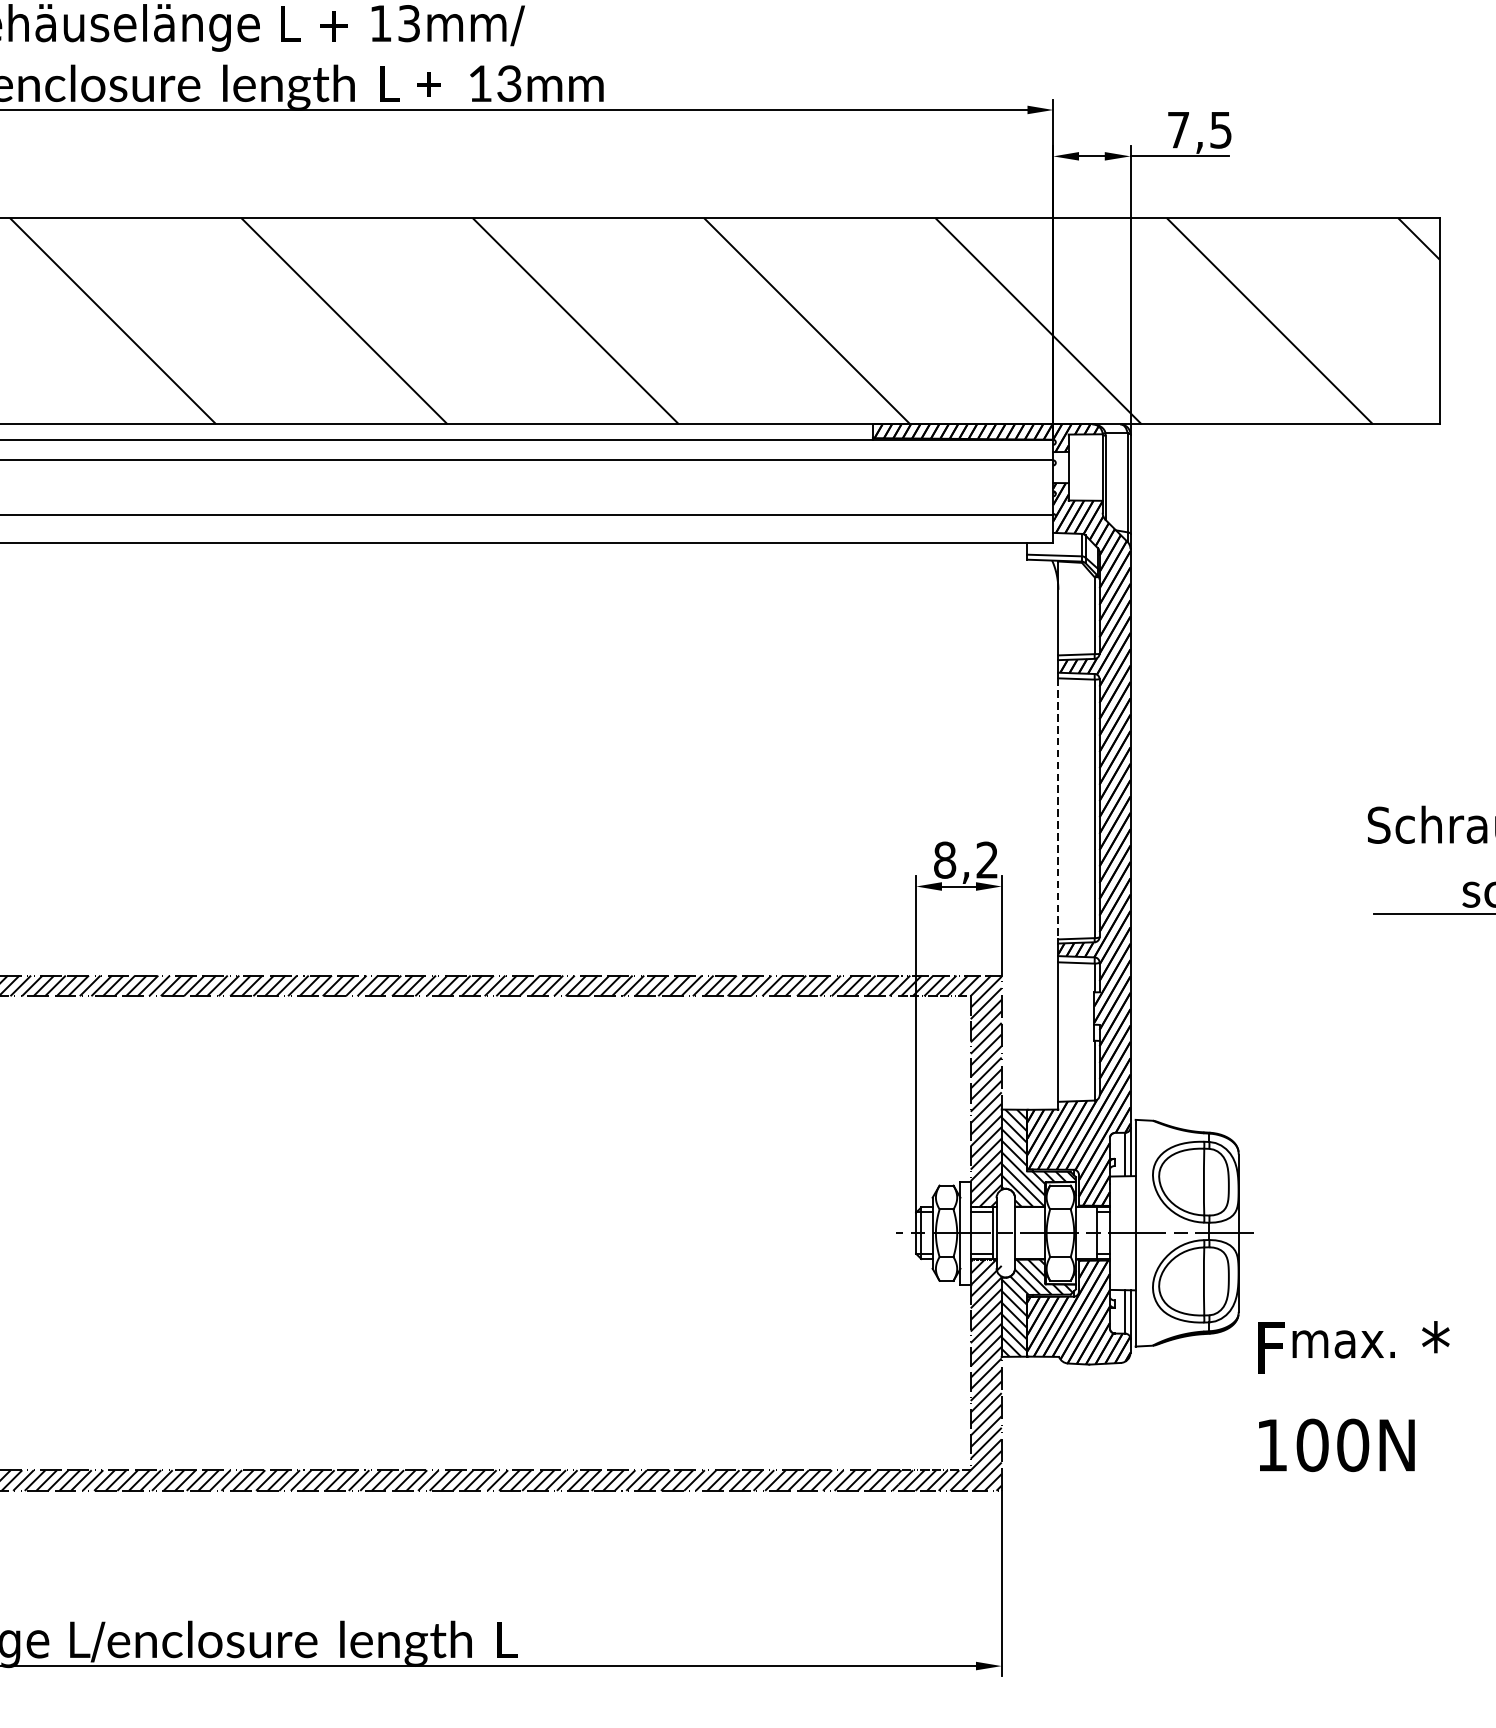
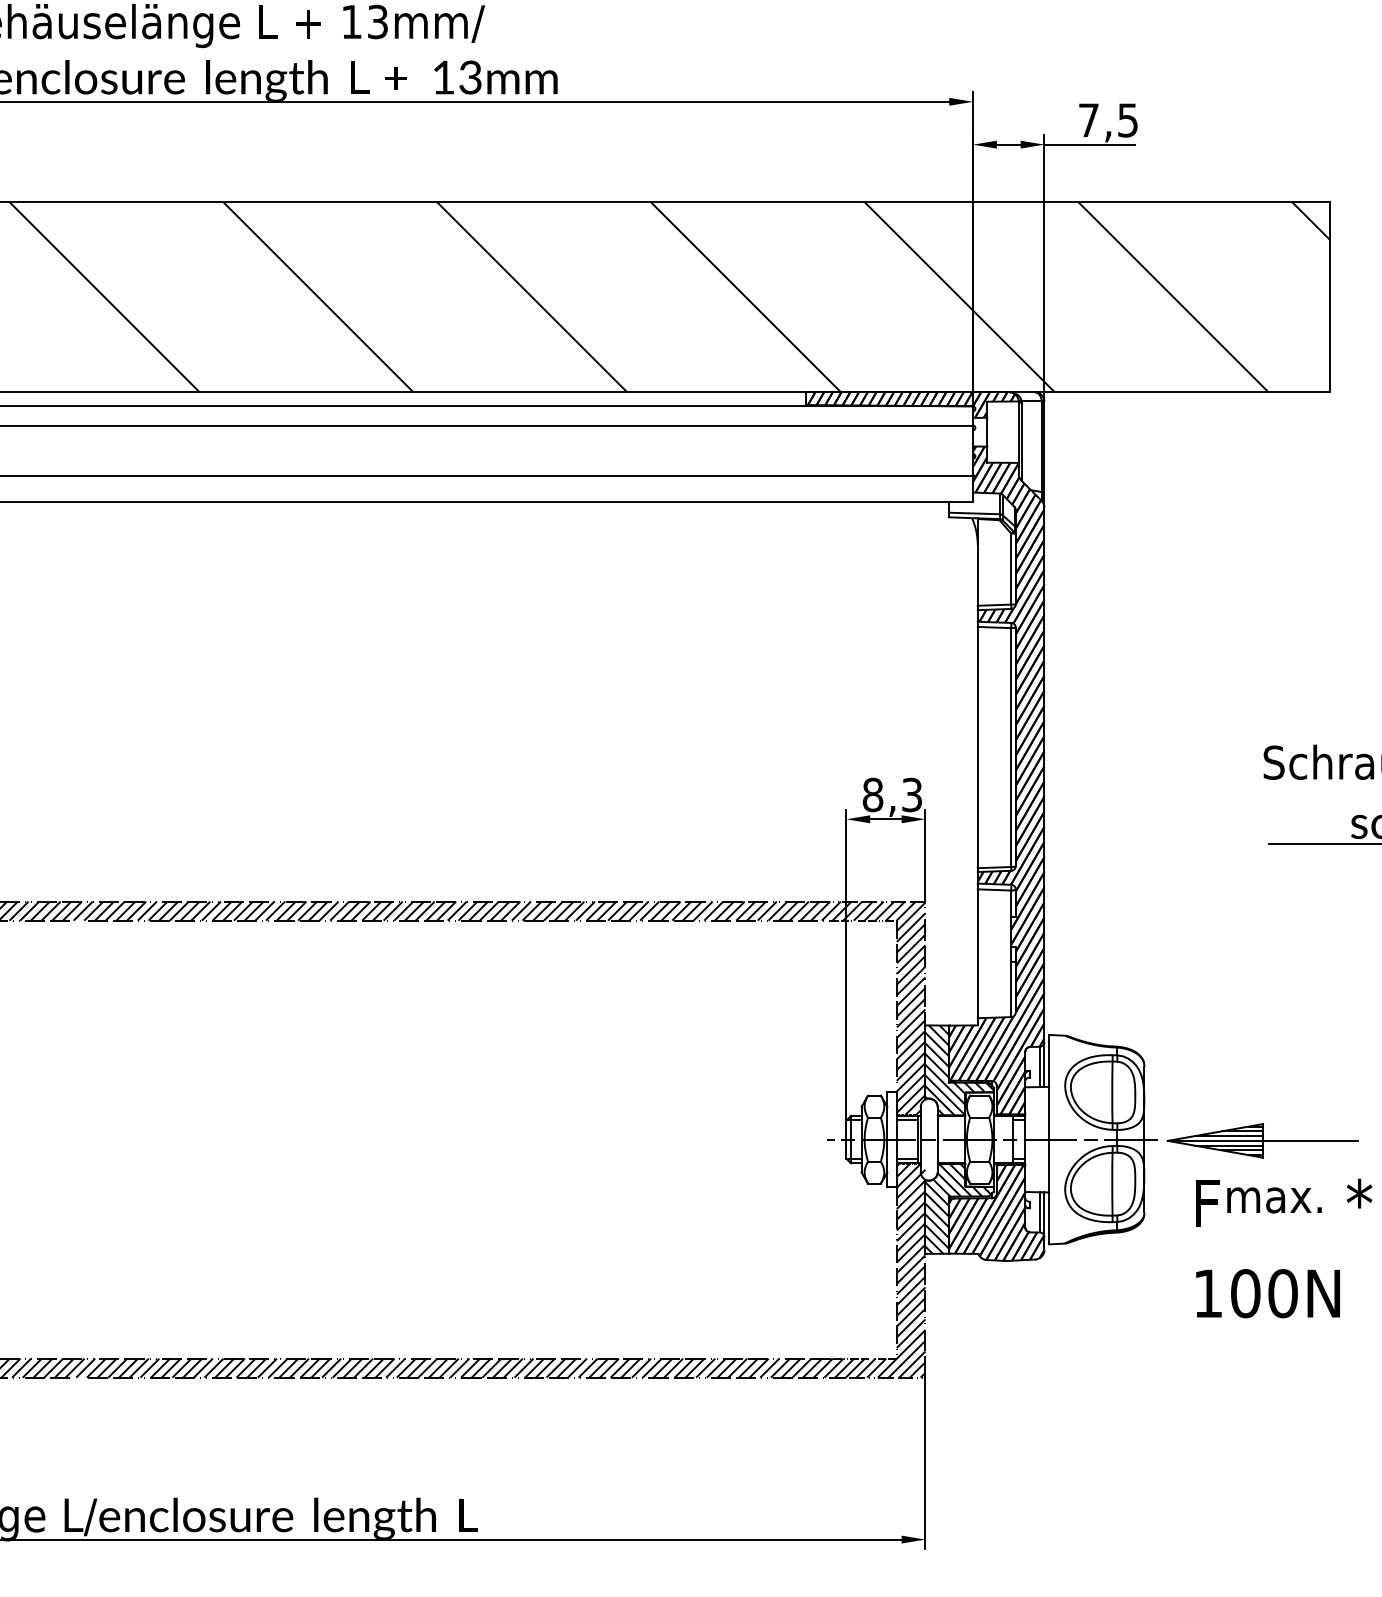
line: (1058, 808) -> (977, 747), dashed -> solid
text: (987, 860) -> (912, 795), 8,2 -> 8,3
part: (1366, 1234) -> (1262, 1140), added
text: (1354, 1396) -> (1284, 1248), moved

